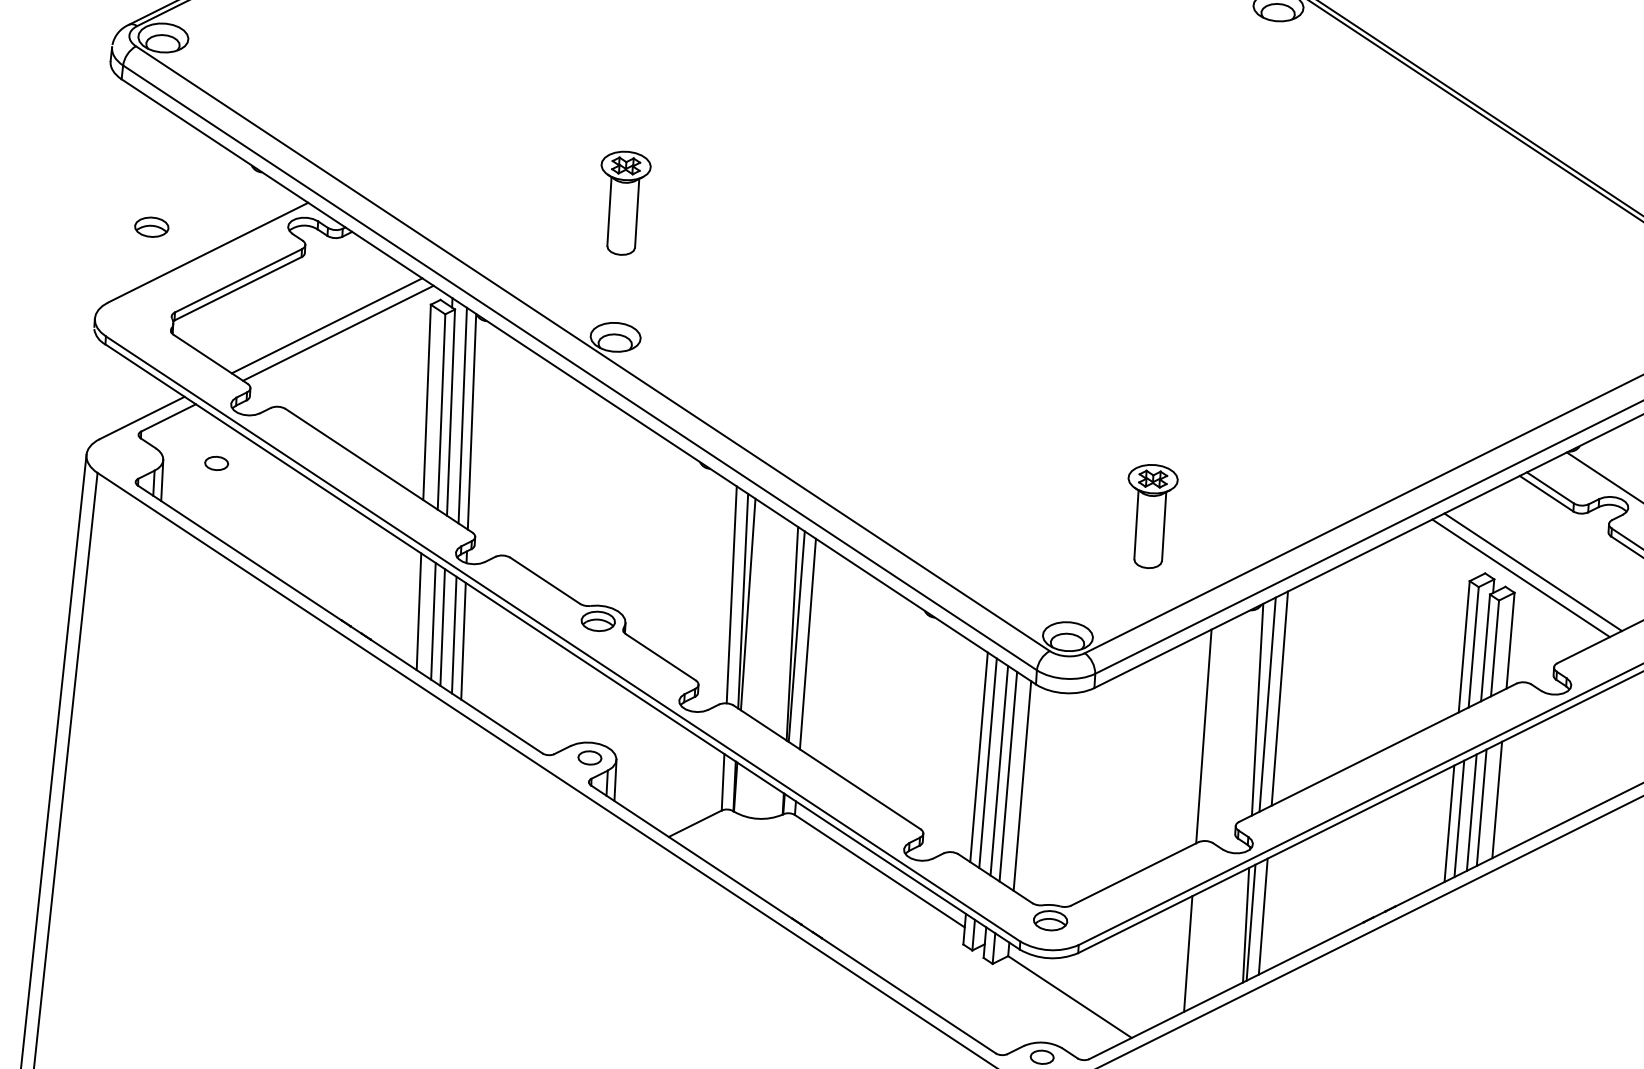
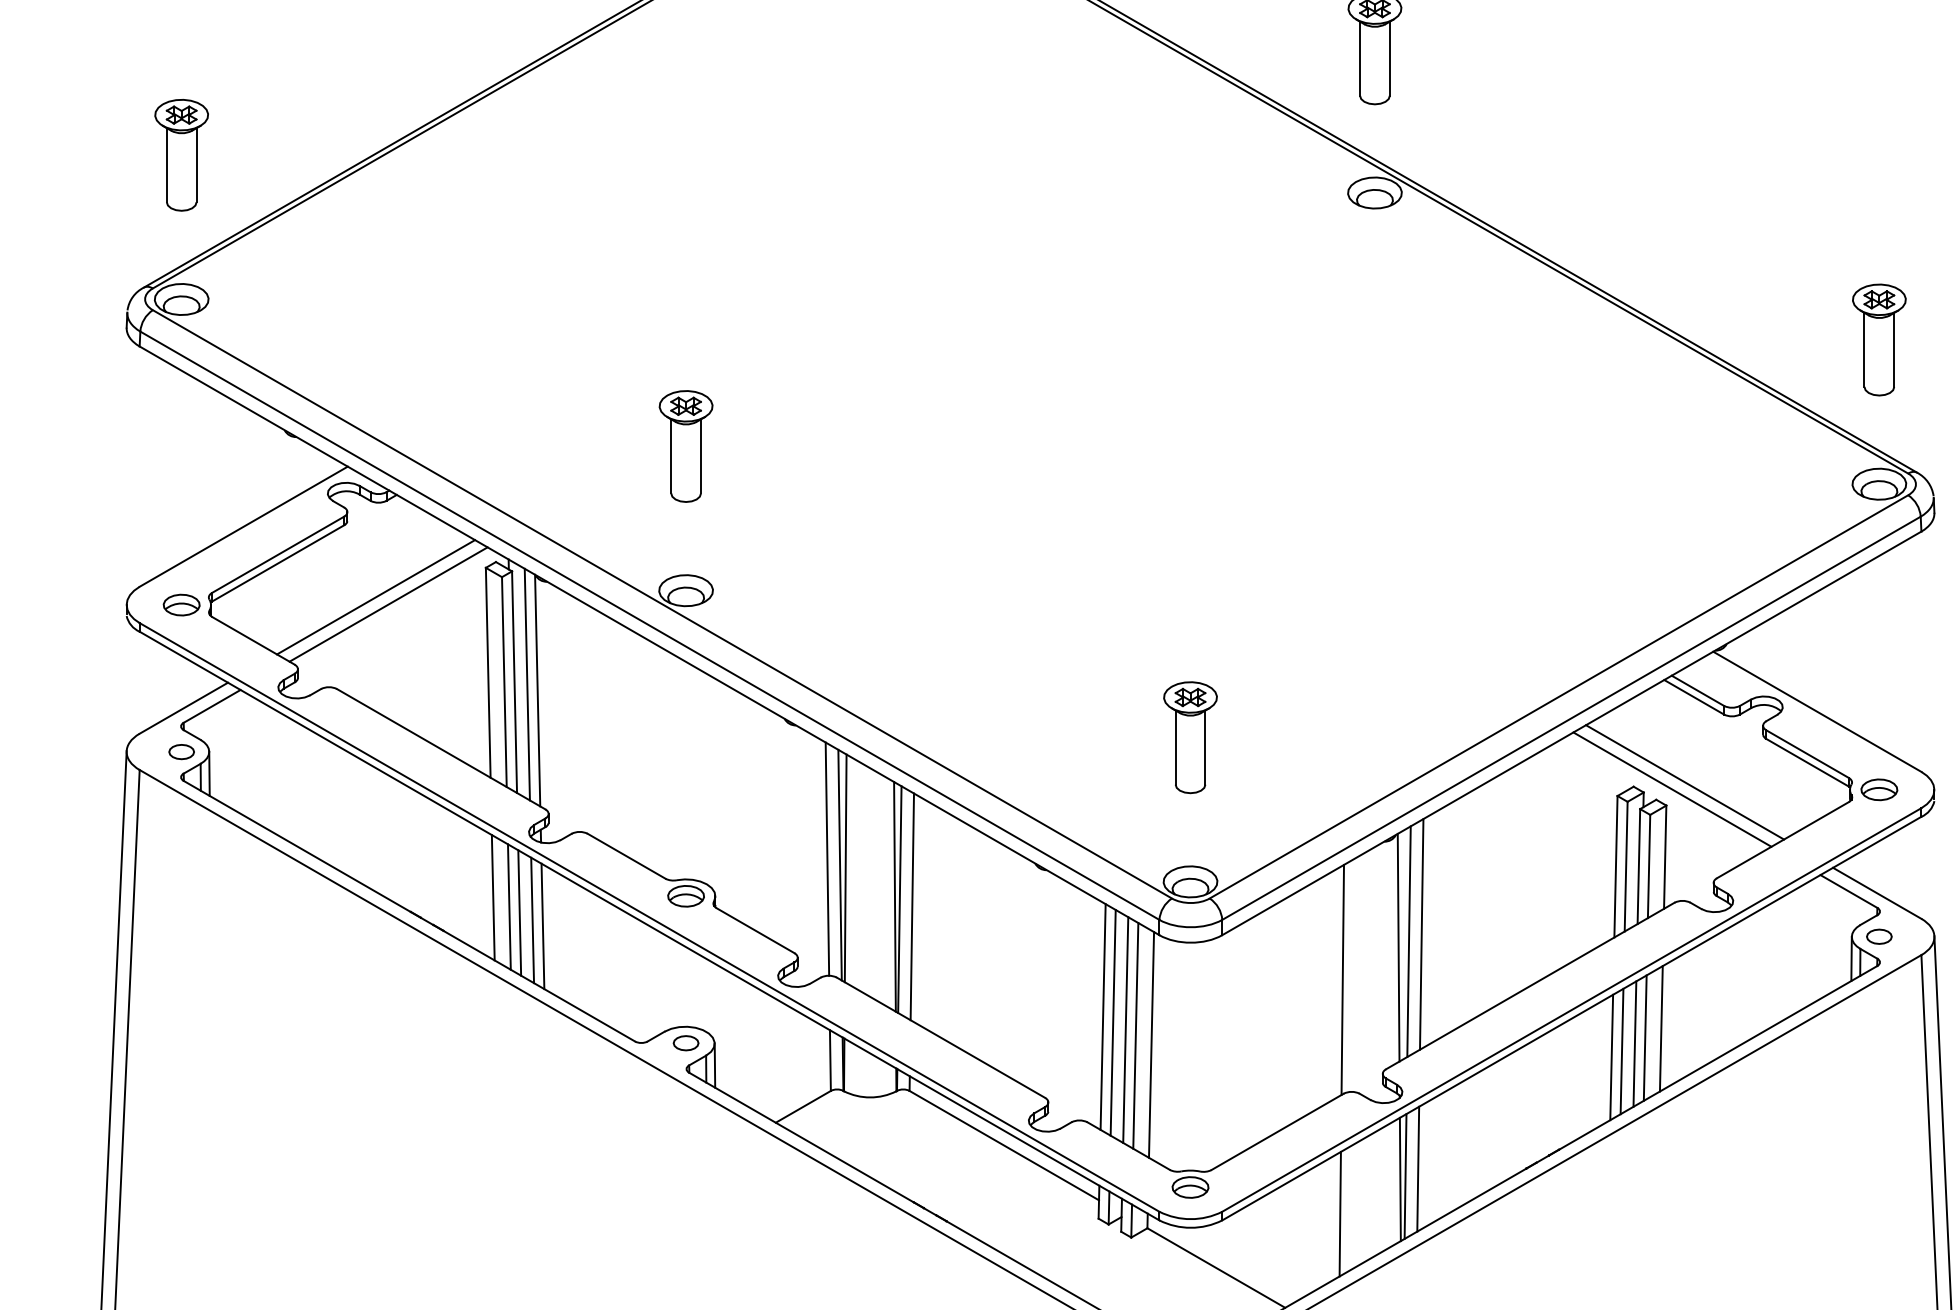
part: (151, 226) -> (181, 604), moved
part: (216, 463) -> (181, 752), moved
part: (1150, 516) -> (1190, 737), moved

